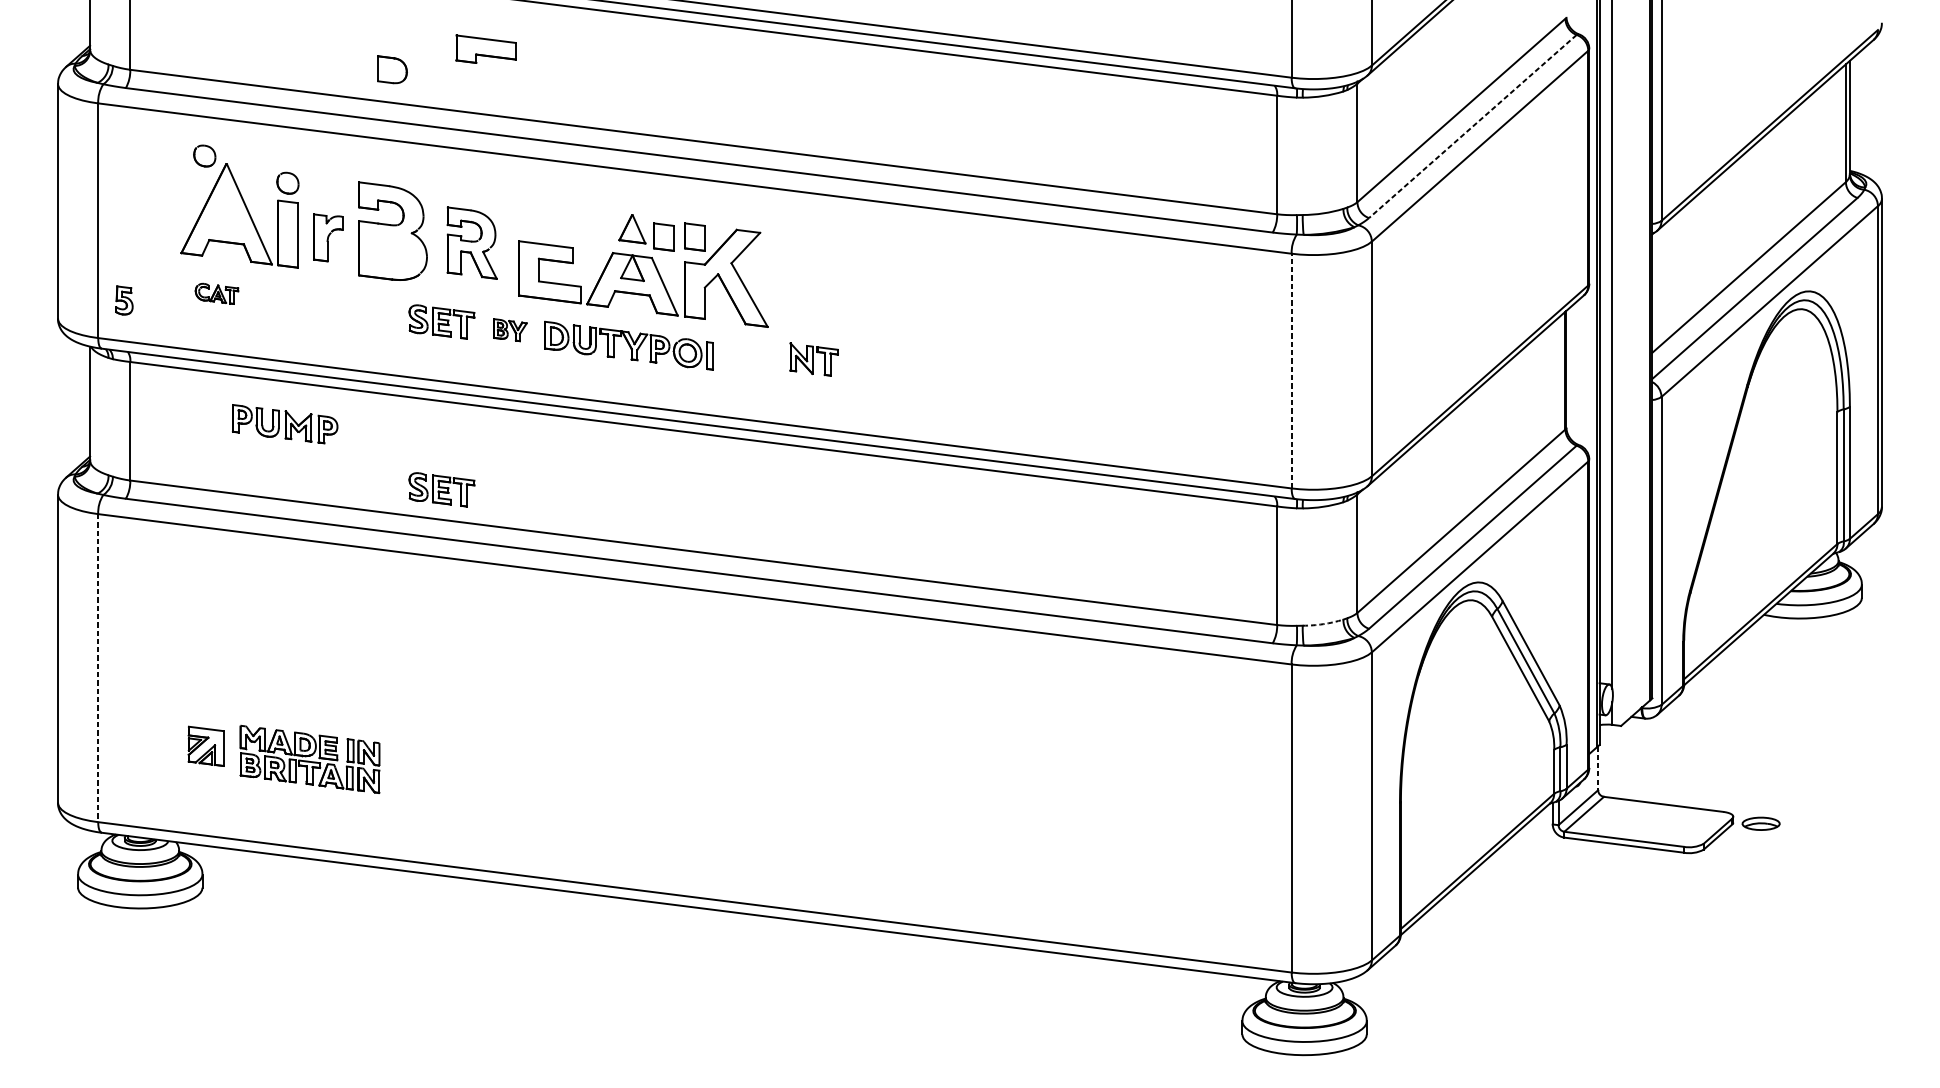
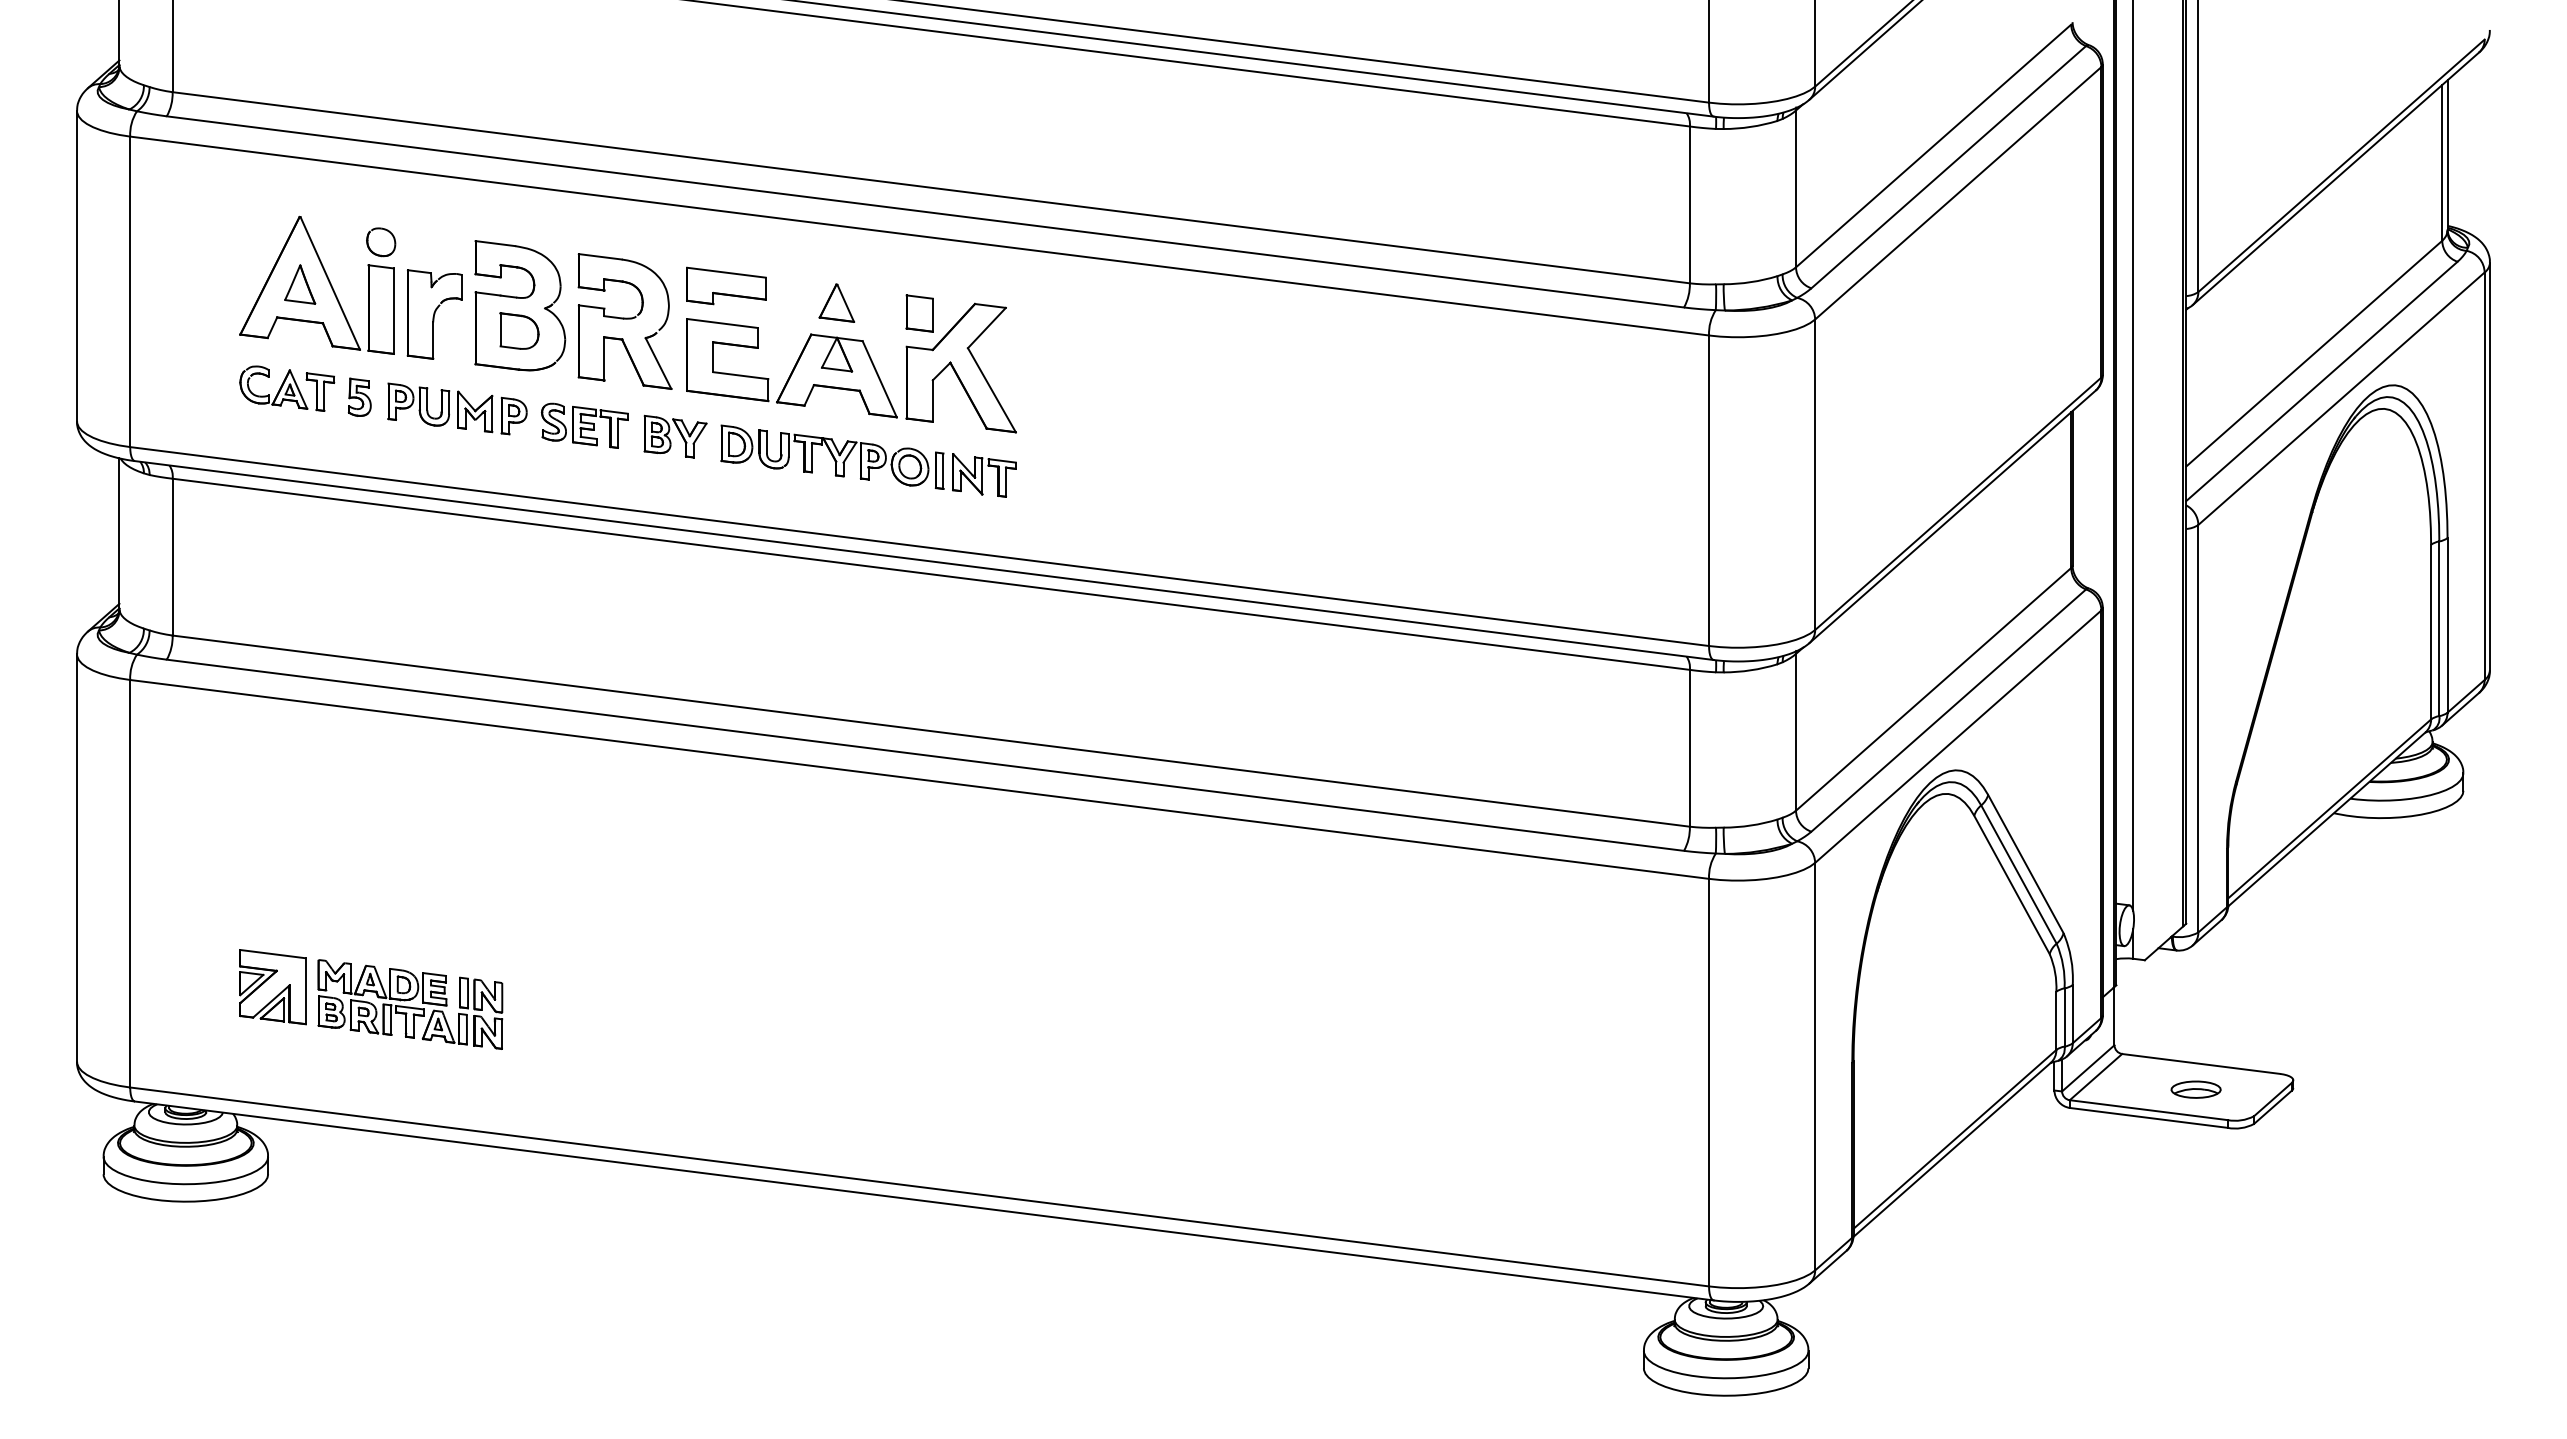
part: (486, 48) -> (726, 285), moved
part: (392, 69) -> (519, 330), moved
line: (1472, 126) -> (1948, 167), dashed -> solid
part: (205, 156) -> (271, 206), removed
part: (226, 215) -> (300, 284), added
part: (328, 237) -> (434, 314), size x1.43
part: (663, 237) -> (878, 313), removed
part: (471, 243) -> (624, 321), size x1.43
part: (217, 293) -> (287, 388), size x1.67
part: (124, 299) -> (359, 396), moved
part: (510, 330) -> (675, 436), size x1.43
part: (814, 359) -> (984, 475), moved
line: (1292, 370) -> (1709, 490), dashed -> solid
part: (285, 423) -> (457, 408), moved
part: (441, 489) -> (584, 647), removed
arc: (1323, 624) -> (1750, 825), dashed -> solid
line: (98, 667) -> (130, 883), dashed -> solid
part: (205, 746) -> (272, 987), size x1.43
line: (1598, 768) -> (2114, 1016), dashed -> solid
part: (1760, 823) -> (2195, 1089), moved

